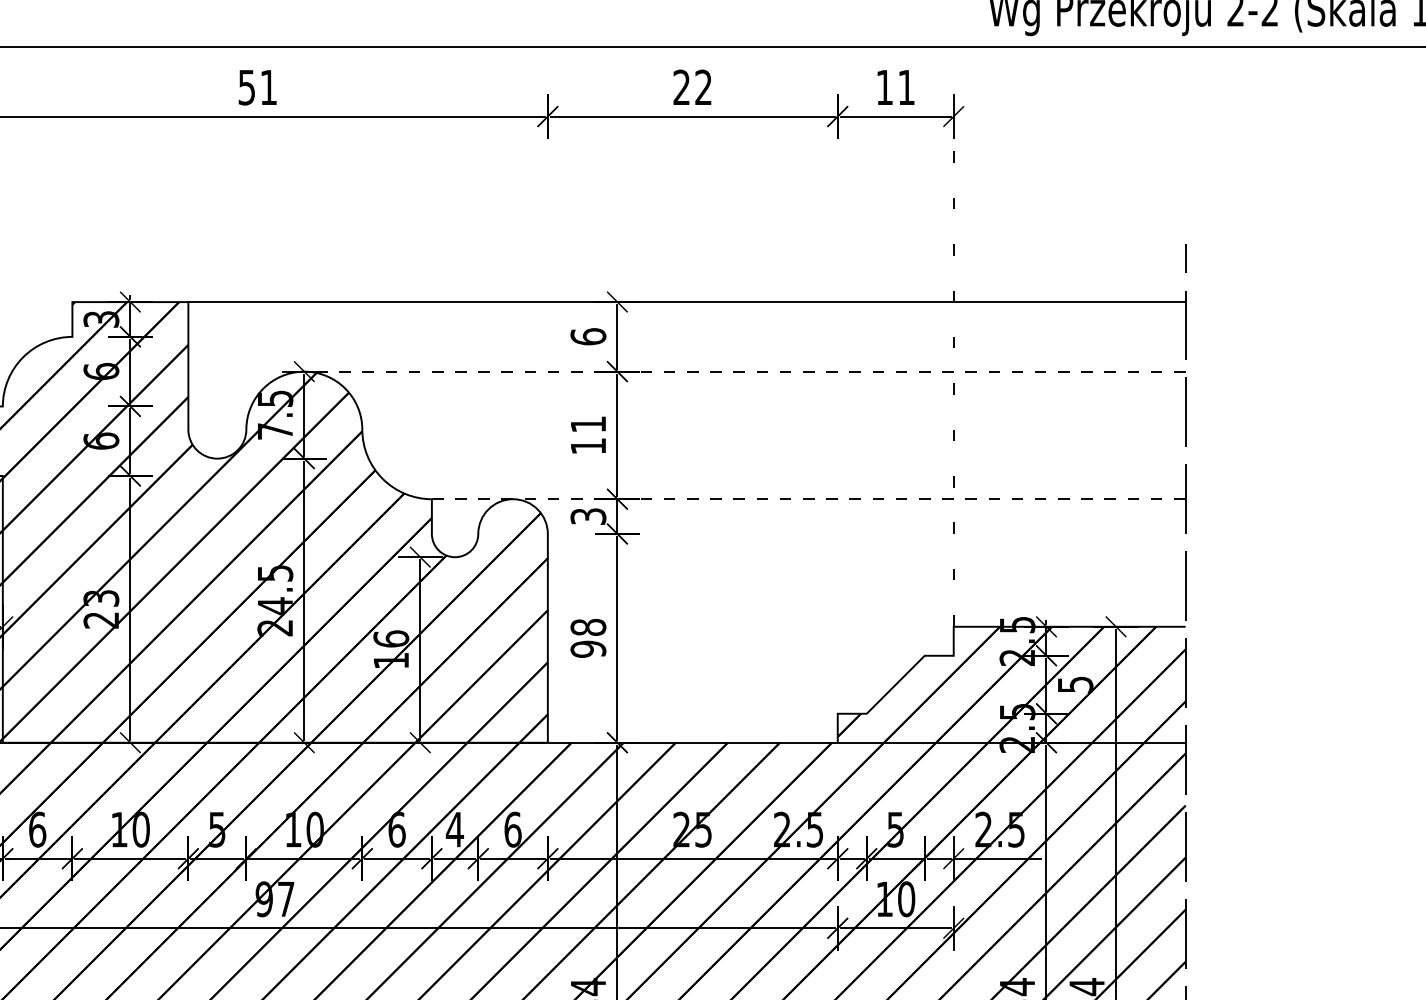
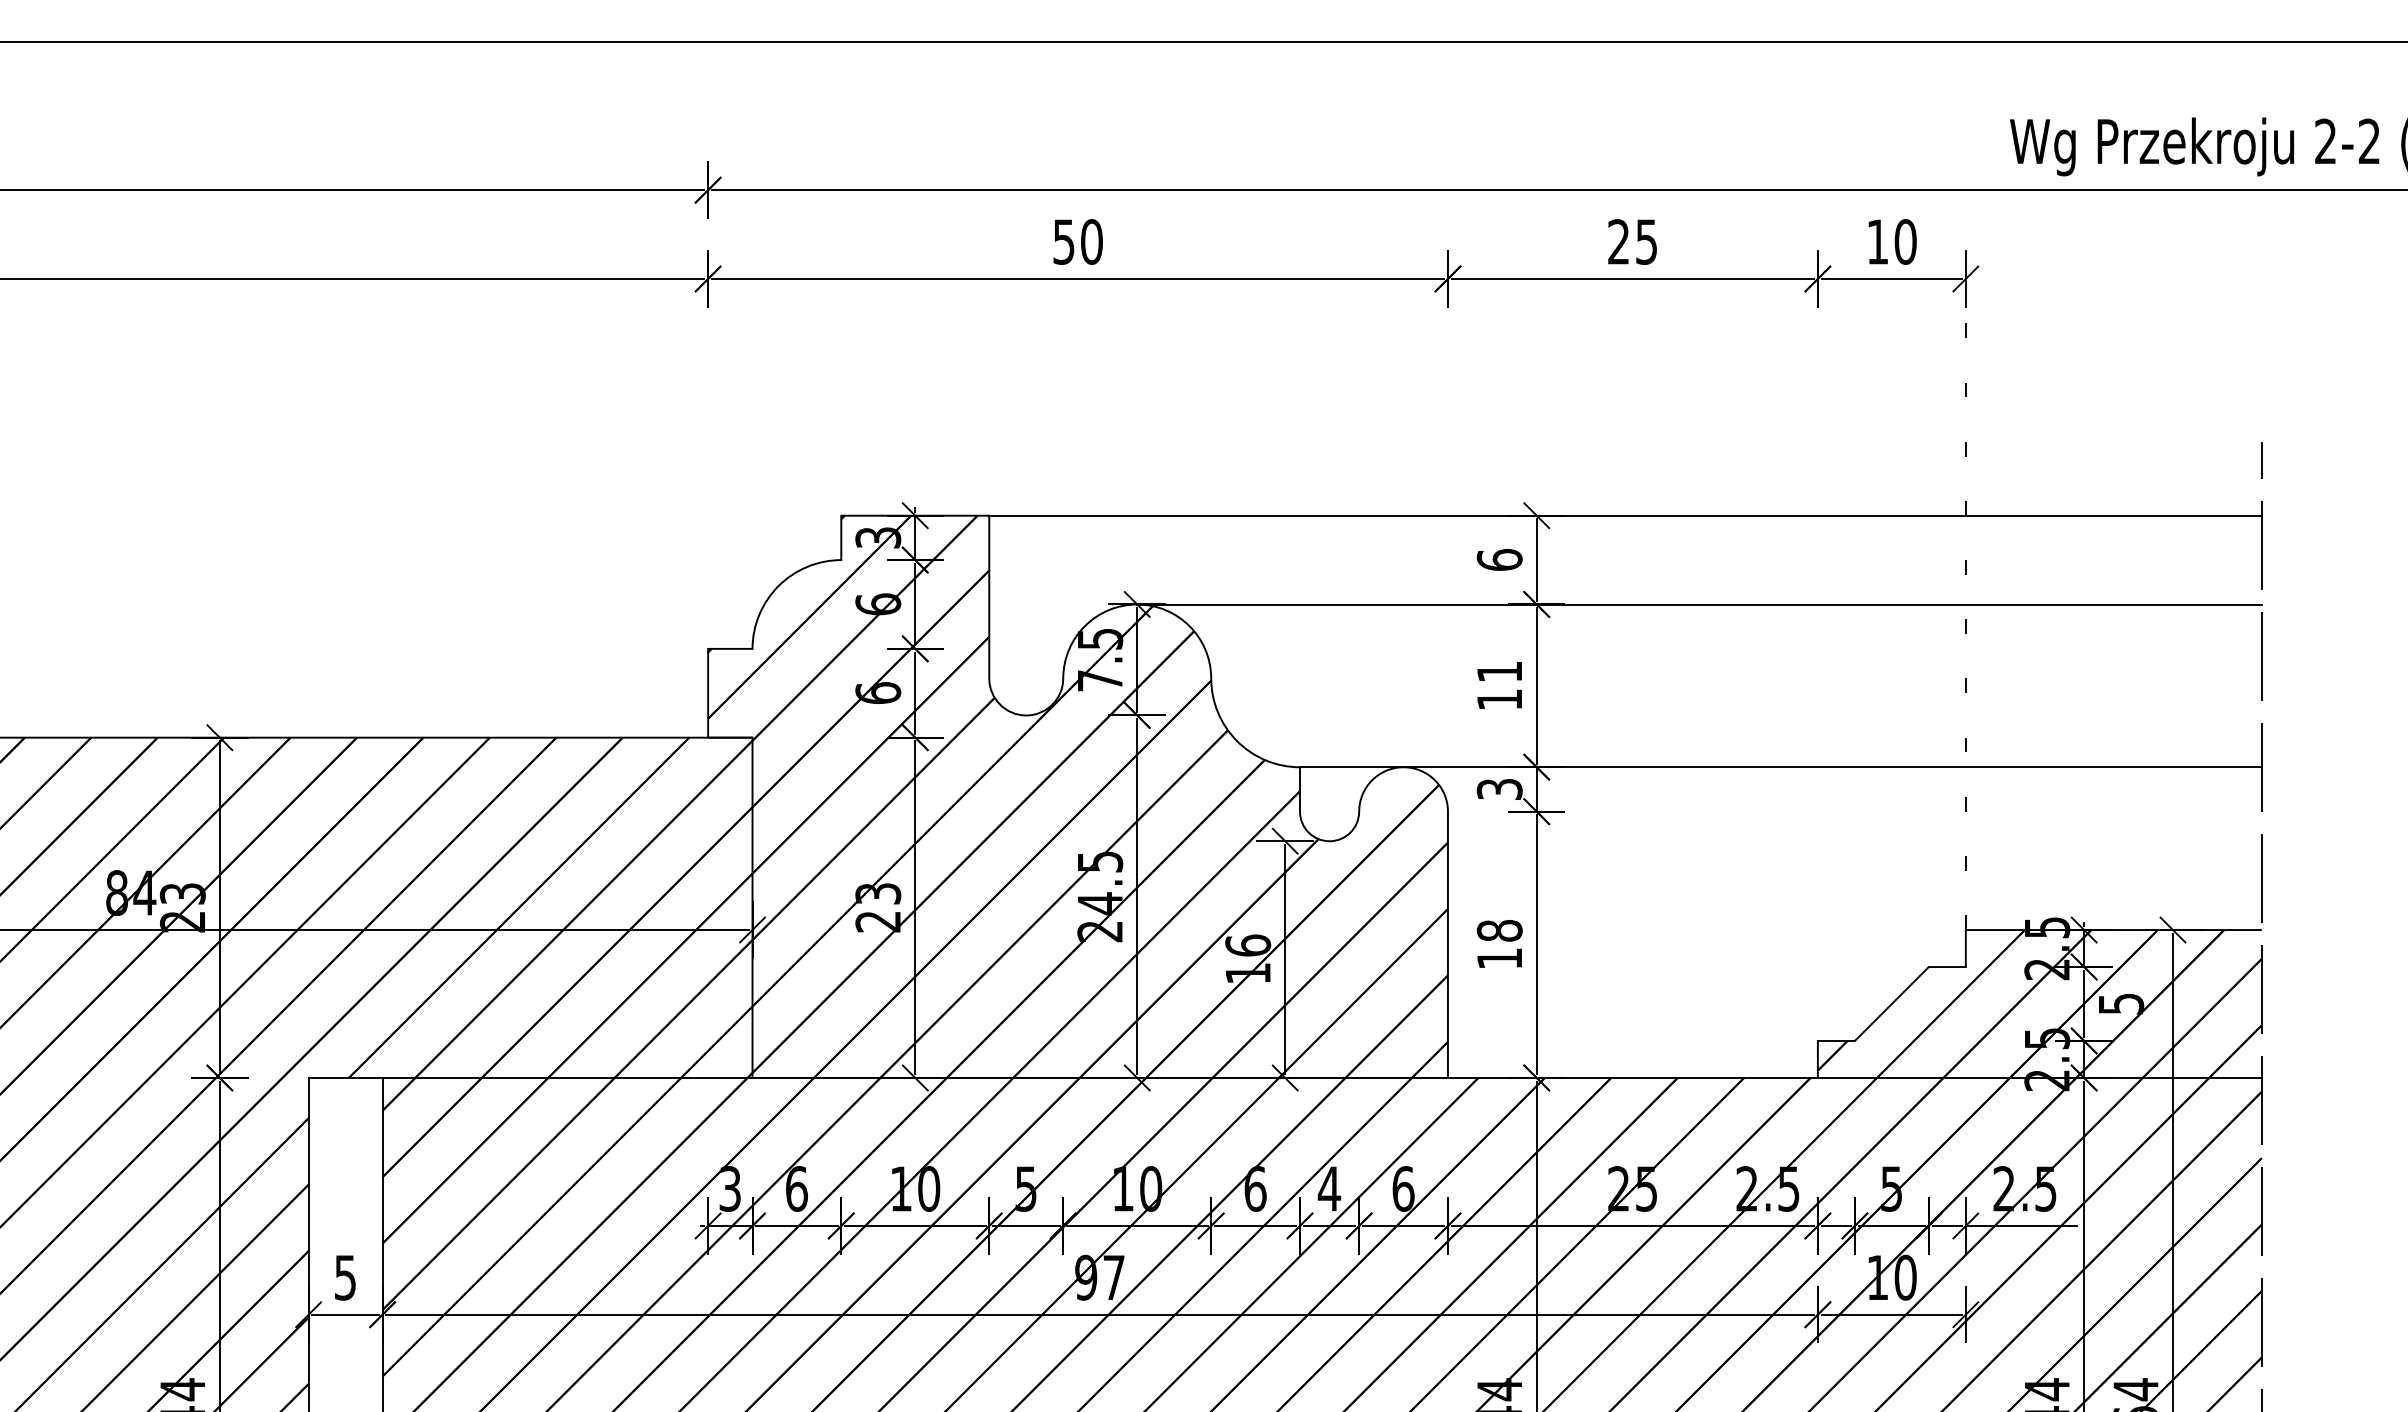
text: (268, 87) -> (1091, 241), 51 -> 50
text: (703, 87) -> (1646, 241), 22 -> 25
text: (906, 87) -> (1905, 241), 11 -> 10
line: (744, 371) -> (1699, 604), dashed -> solid
line: (808, 499) -> (1780, 767), dashed -> solid
text: (588, 649) -> (1499, 958), 98 -> 18

